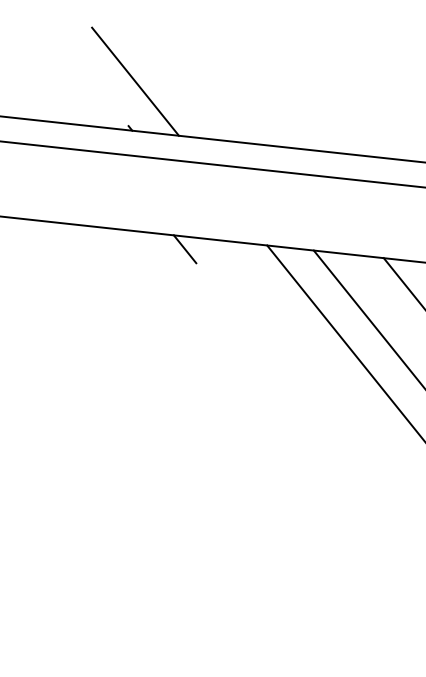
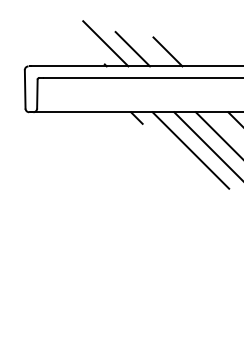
line: (191, 100) -> (132, 49), added
line: (266, 112) -> (167, 51), added
line: (293, 331) -> (190, 150), added

